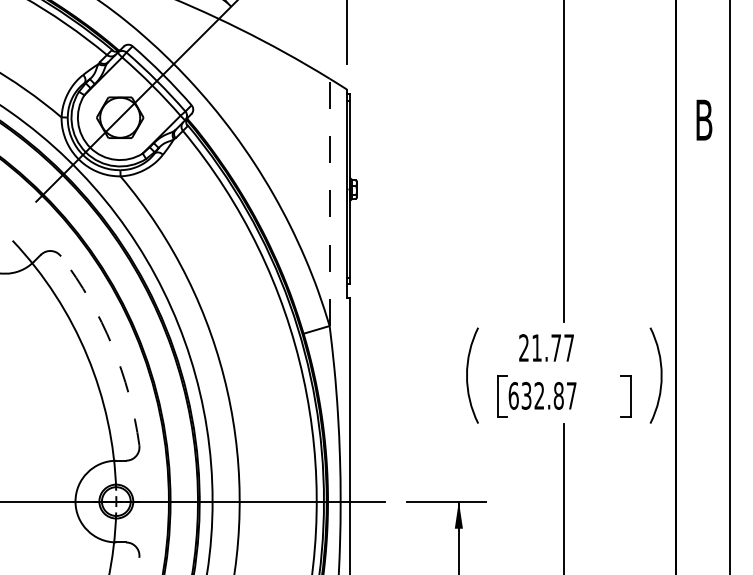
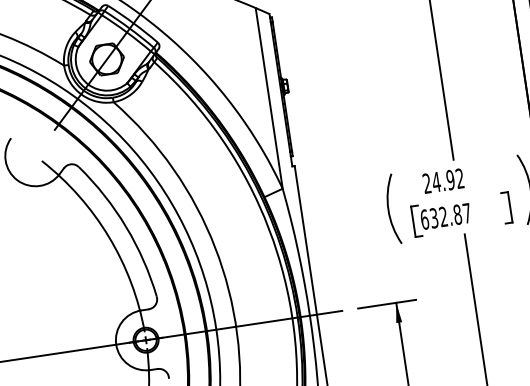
line: (329, 202) -> (269, 98), dashed -> solid
arc: (112, 345) -> (126, 226), dashed -> solid
text: (552, 348) -> (447, 180), 21.77 -> 24.92

